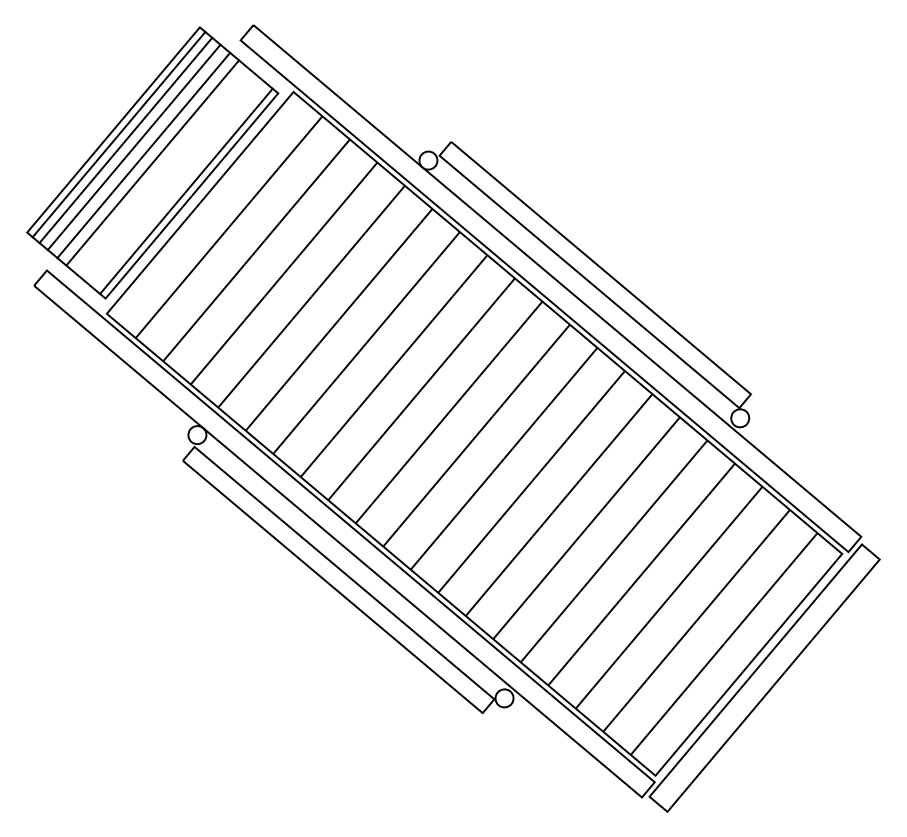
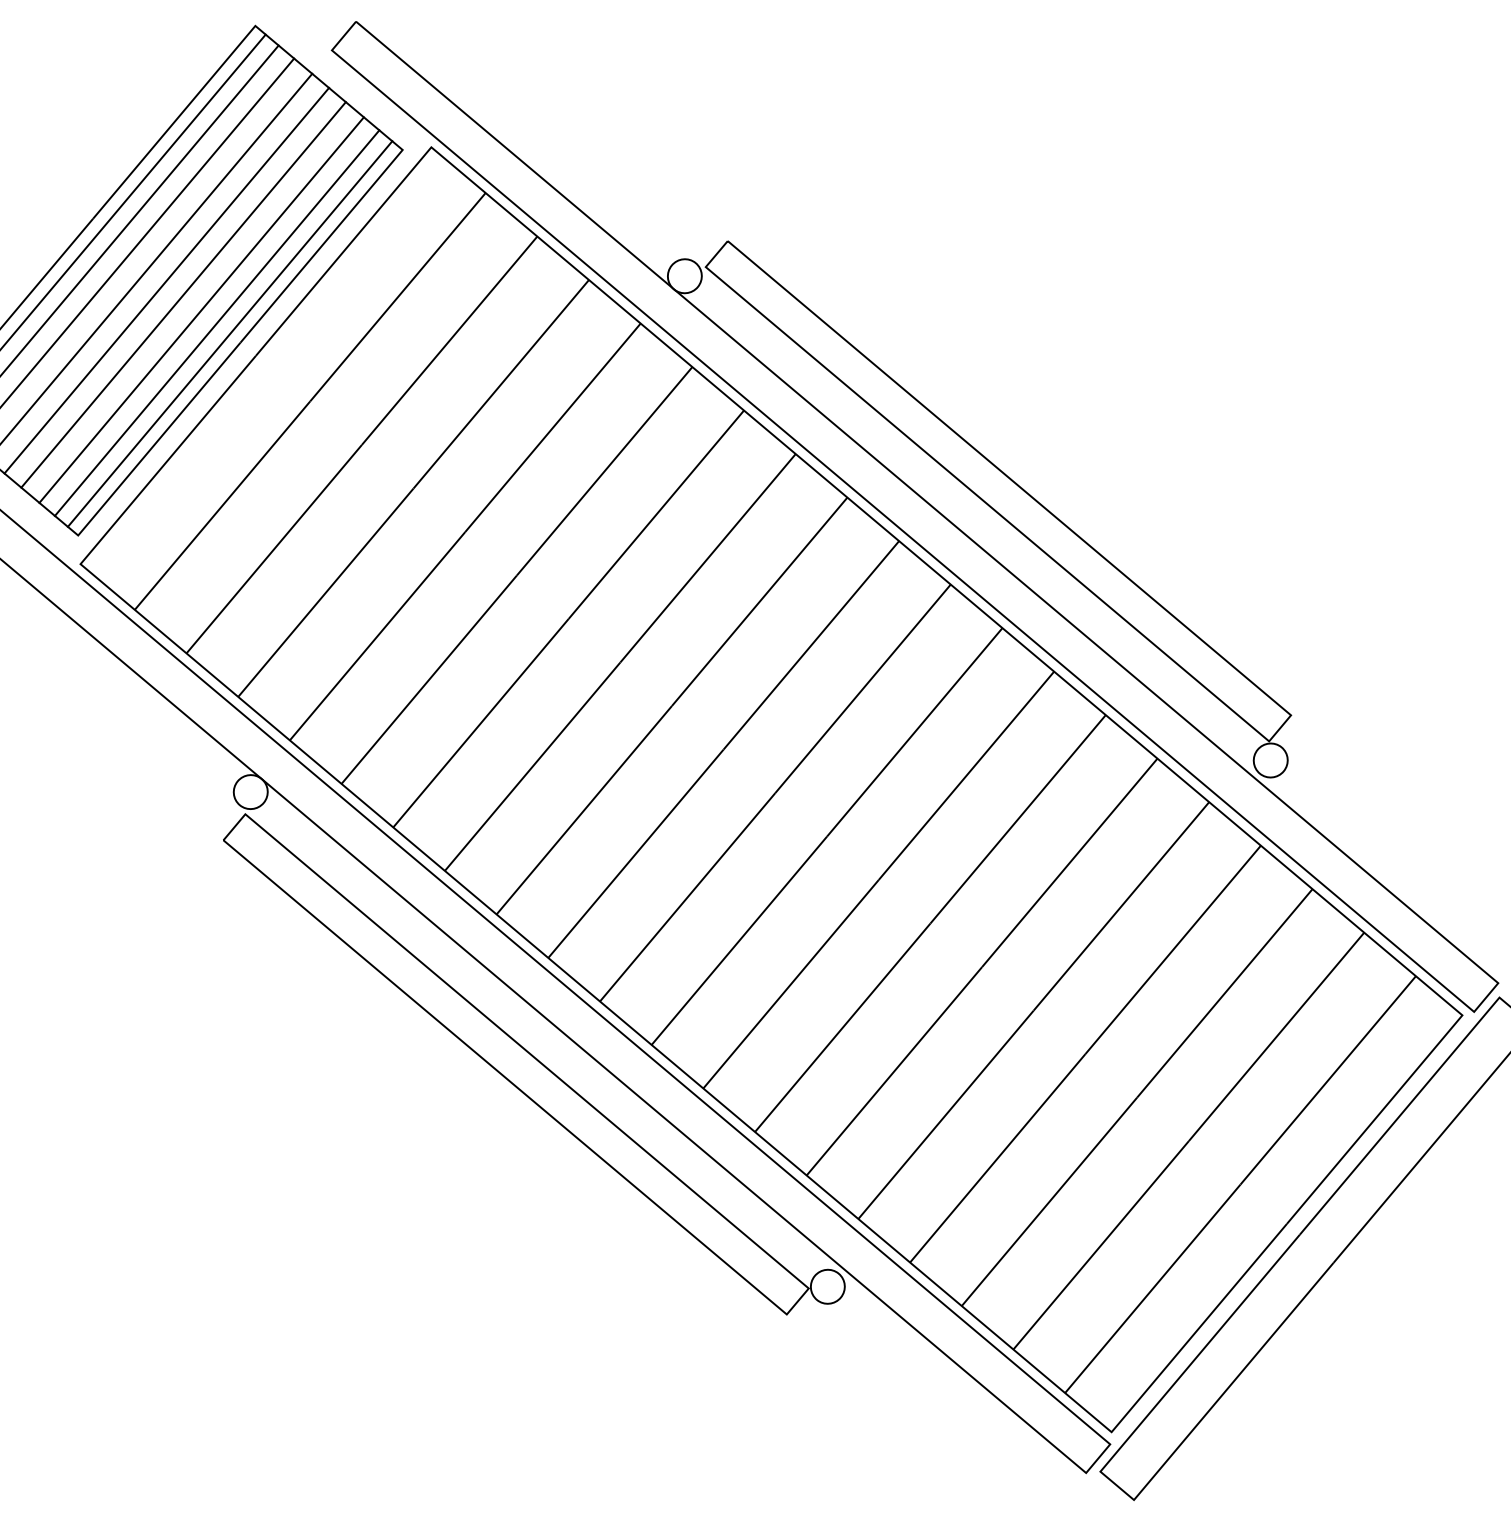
line: (161, 170) -> (183, 294), added
line: (170, 178) -> (200, 309), added
line: (179, 185) -> (217, 323), added

